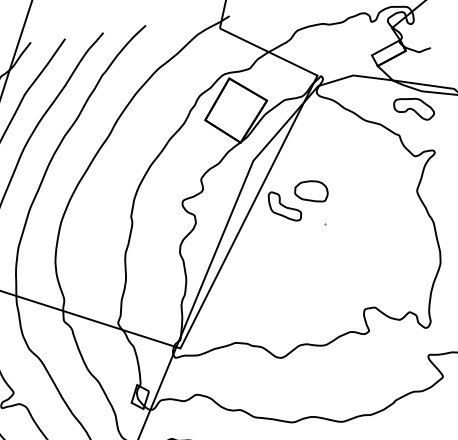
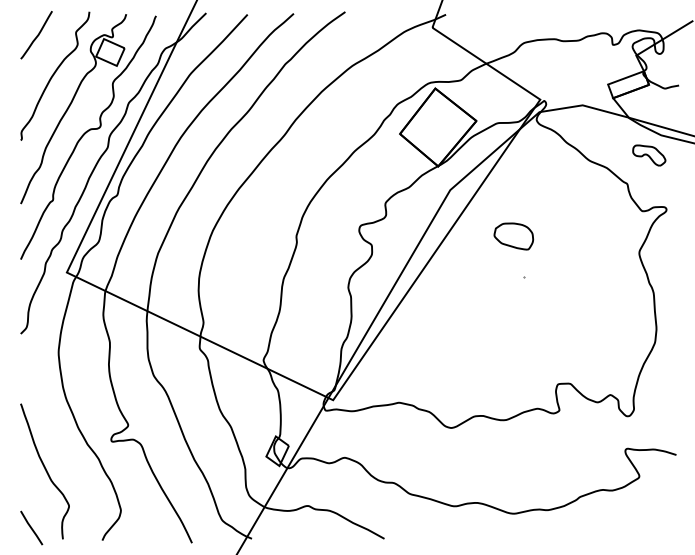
part: (414, 109) -> (649, 155), size x0.7
part: (285, 205) -> (480, 248), removed

